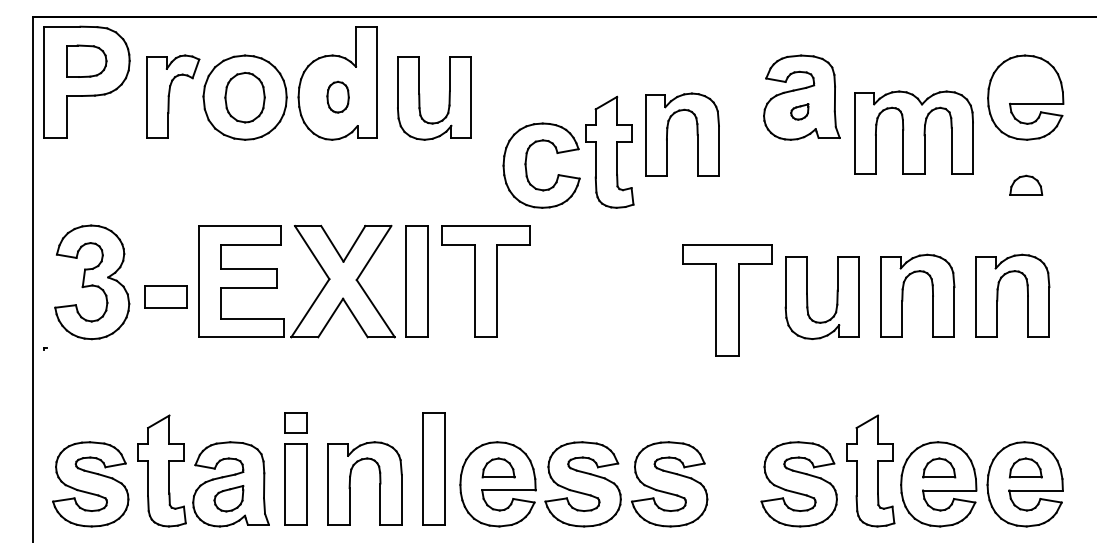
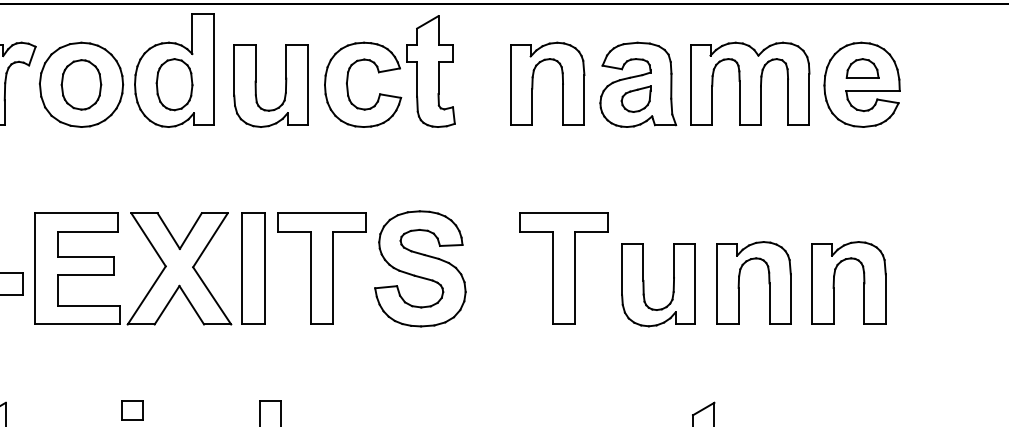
part: (337, 96) -> (173, 83), size x1.67
part: (799, 111) -> (635, 98), size x1.67
part: (913, 132) -> (749, 83), moved
part: (696, 134) -> (561, 83), moved
part: (568, 151) -> (389, 70), moved
part: (1026, 184) -> (862, 67), moved
part: (583, 281) -> (419, 268), added
part: (727, 300) -> (563, 268), moved

